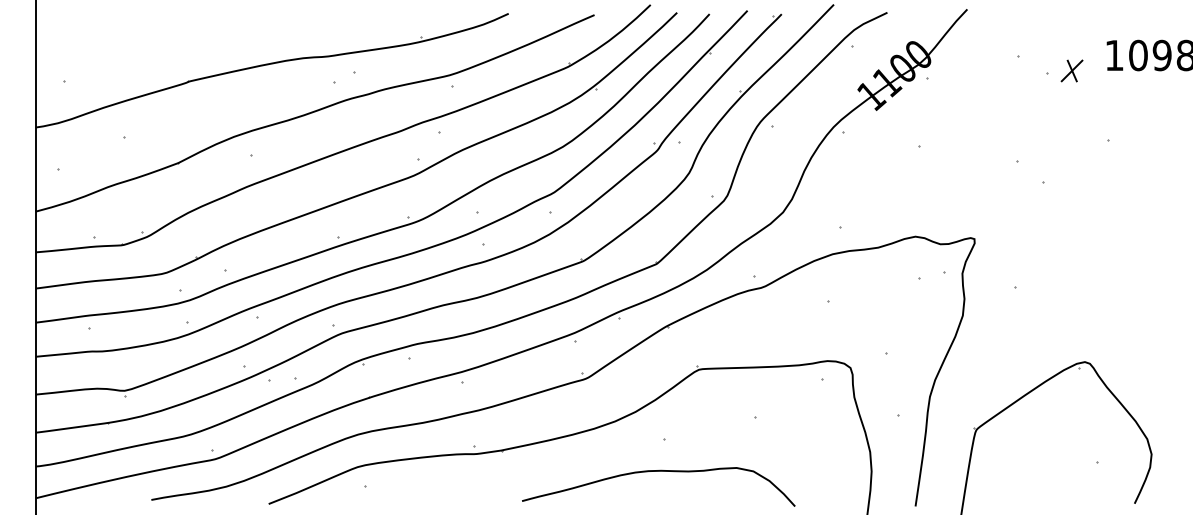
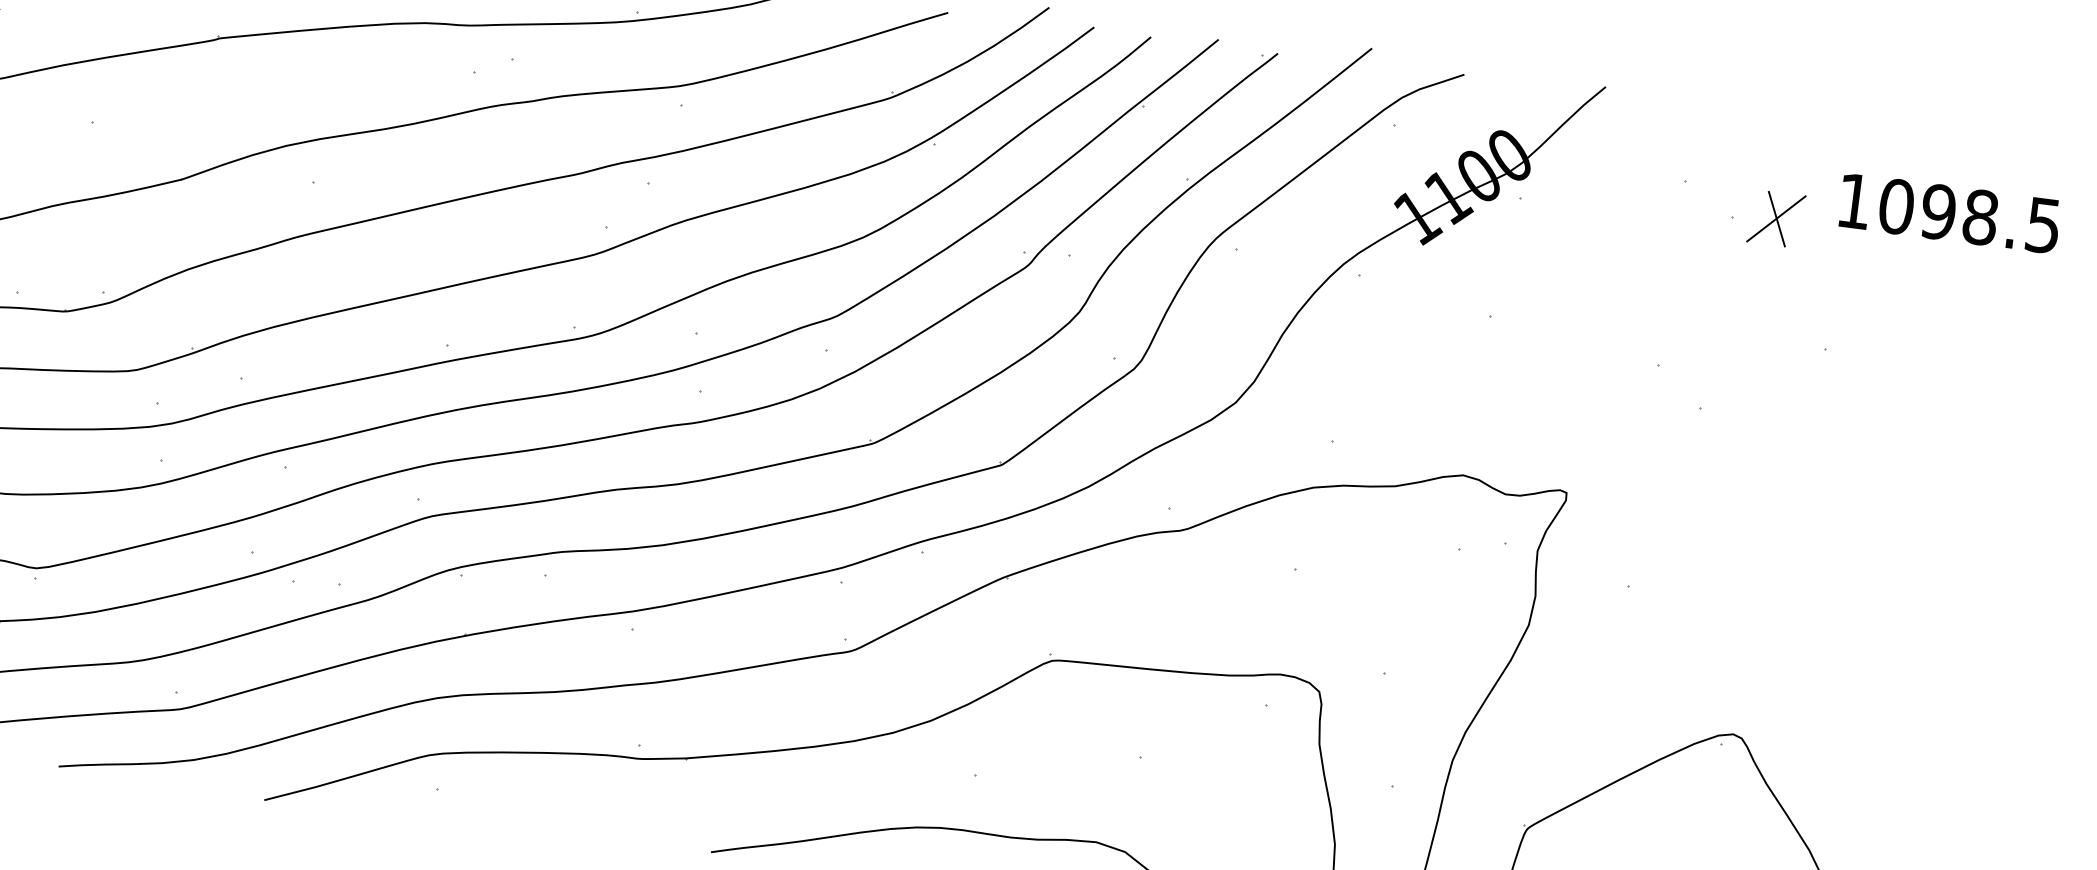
part: (1071, 70) -> (1775, 217), size x1.43

